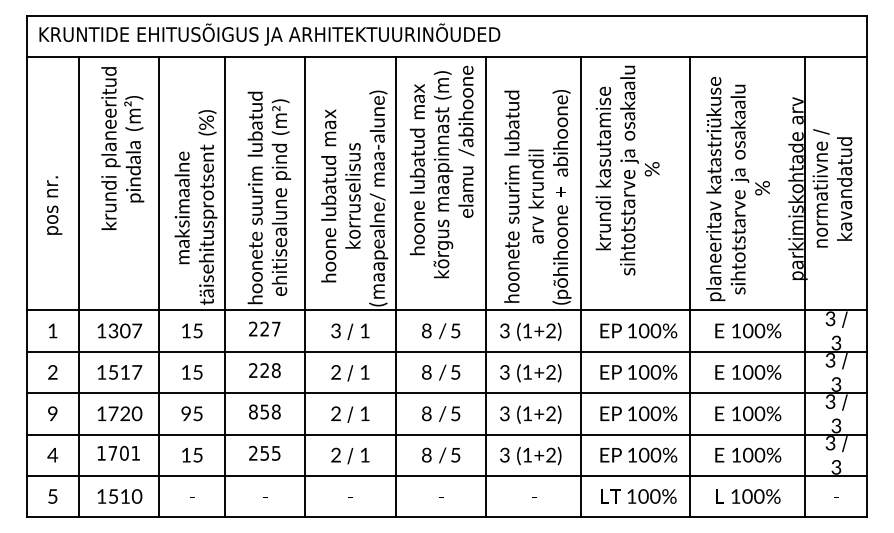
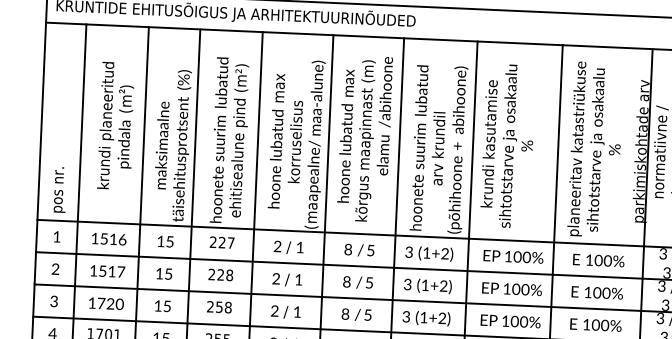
text: (122, 148) -> (116, 125), moved
text: (627, 170) -> (507, 146), moved
text: (441, 171) -> (364, 138), moved
text: (54, 205) -> (60, 189), moved
text: (125, 330) -> (113, 239), 1307 -> 1516
text: (335, 333) -> (277, 248), 3 -> 2
text: (253, 411) -> (210, 306), 858 -> 258
text: (185, 413) -> (157, 305), 95 -> 15
text: (52, 414) -> (53, 301), 9 -> 3

